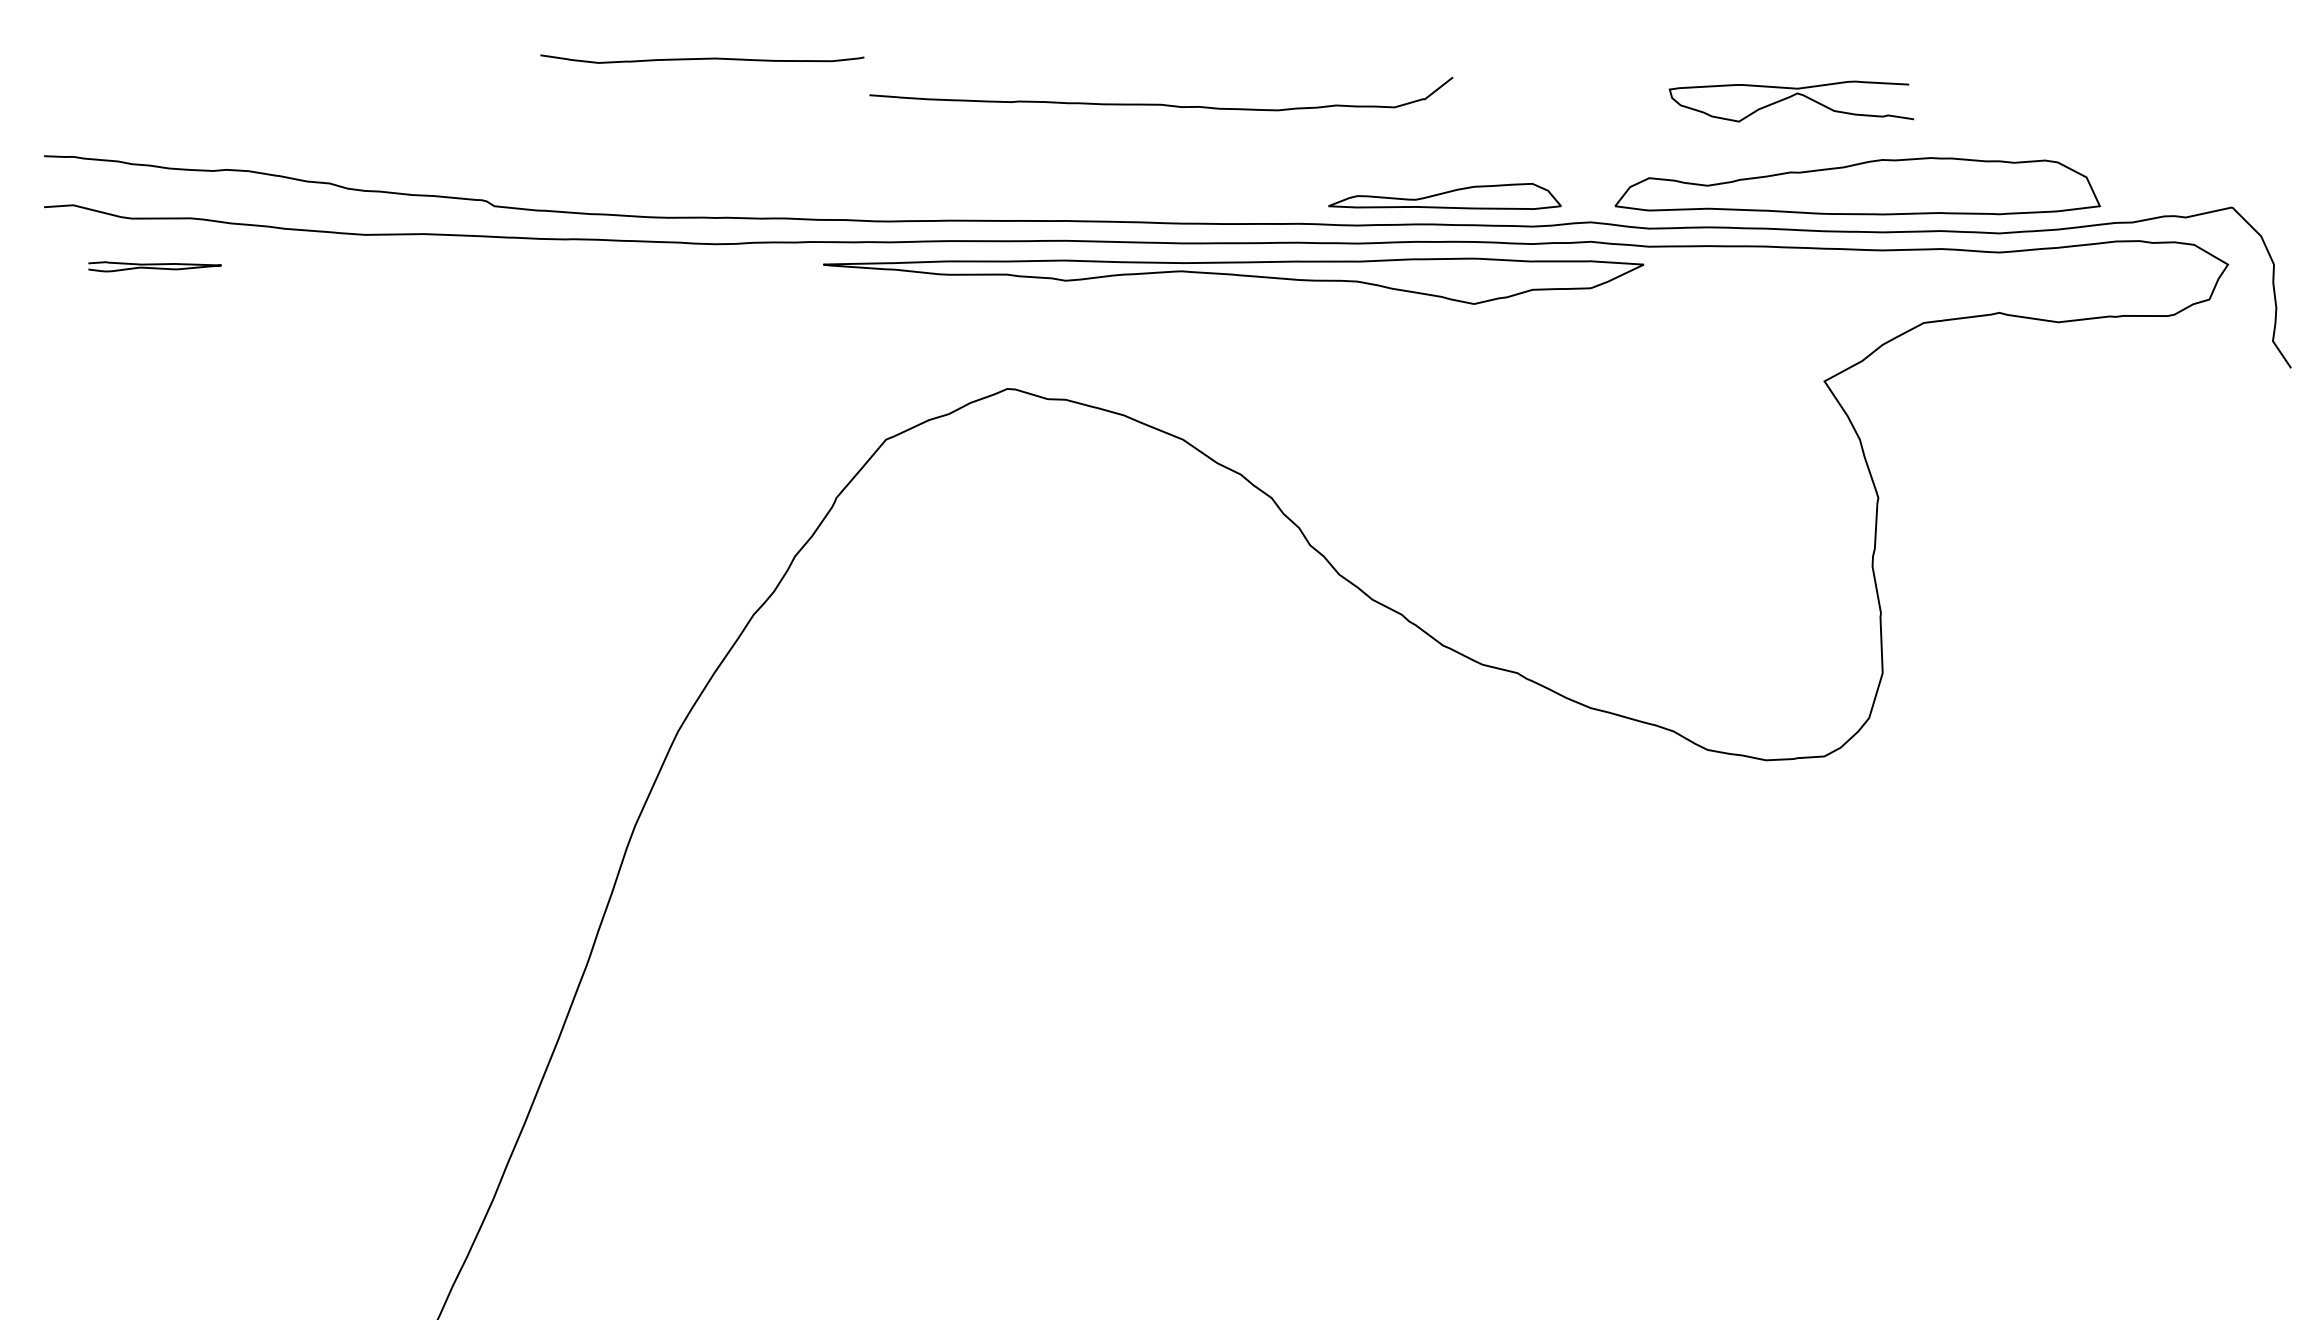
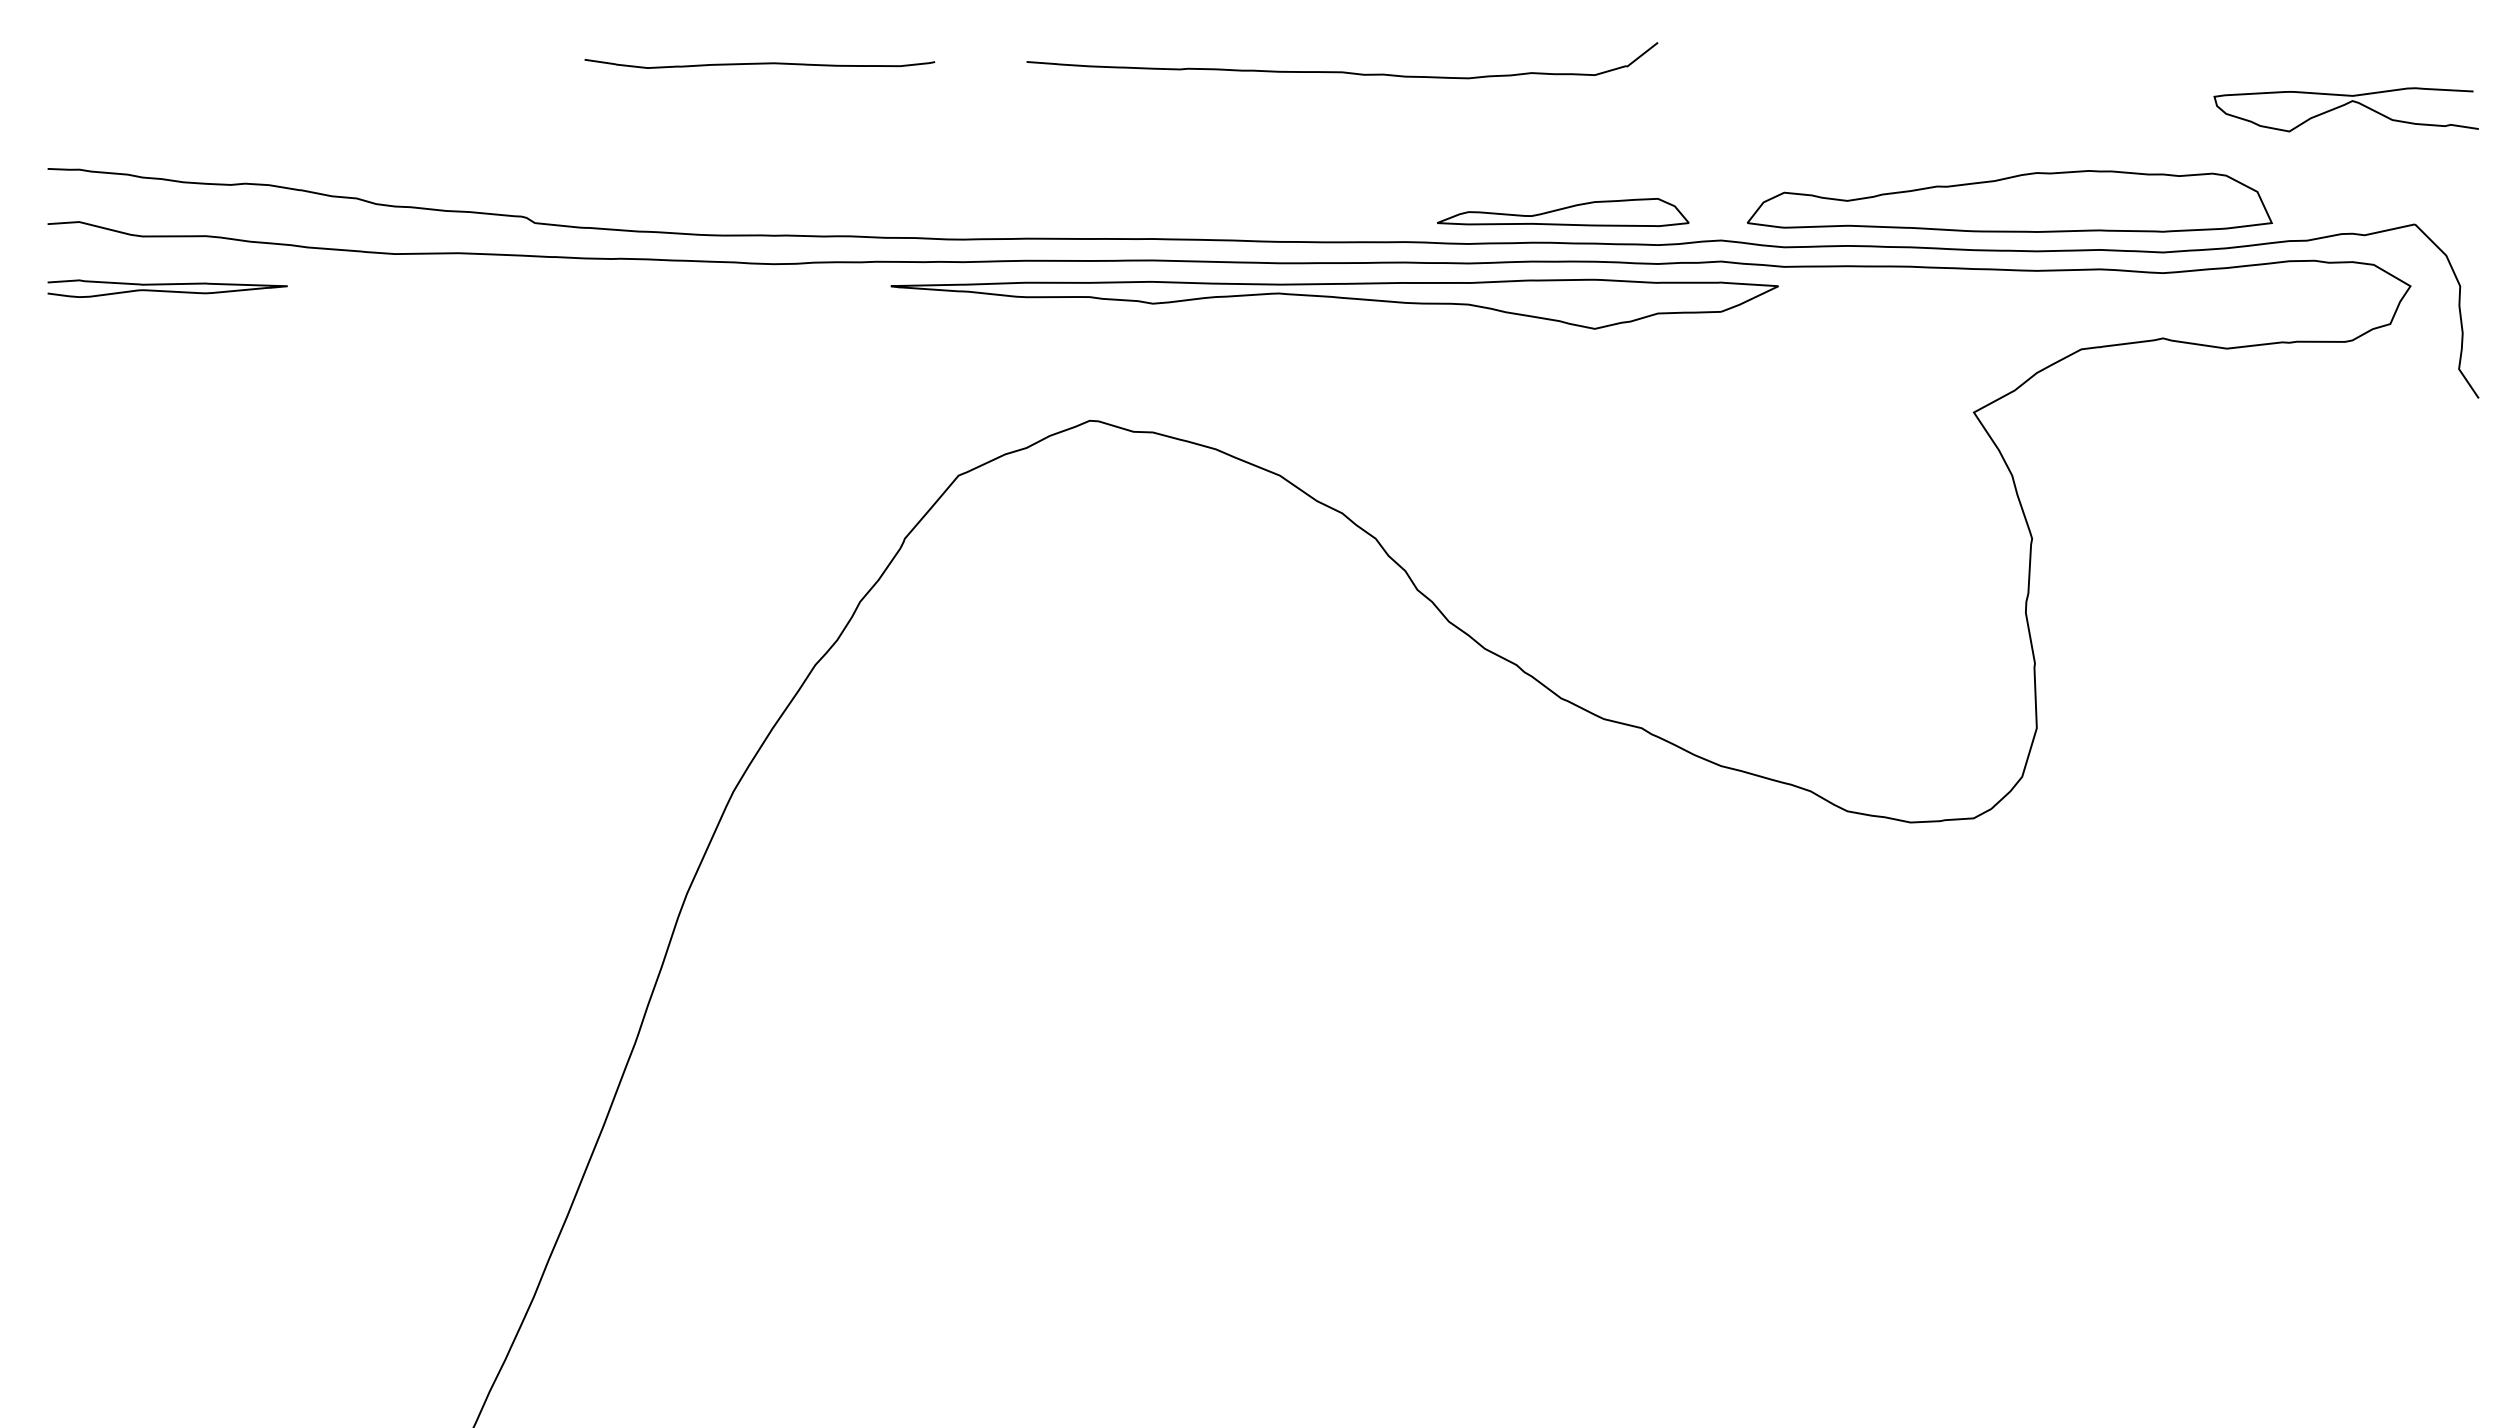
curve: (1789, 98) -> (2343, 106), moved
curve: (1161, 104) -> (1342, 71), moved
part: (154, 266) -> (167, 288), size x1.67

